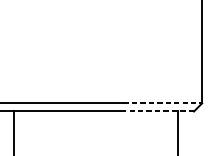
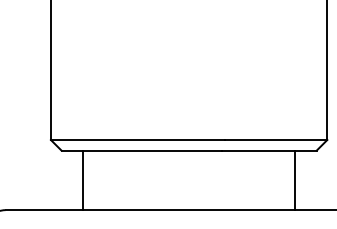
line: (163, 103) -> (276, 140), dashed -> solid
line: (157, 111) -> (268, 150), dashed -> solid

